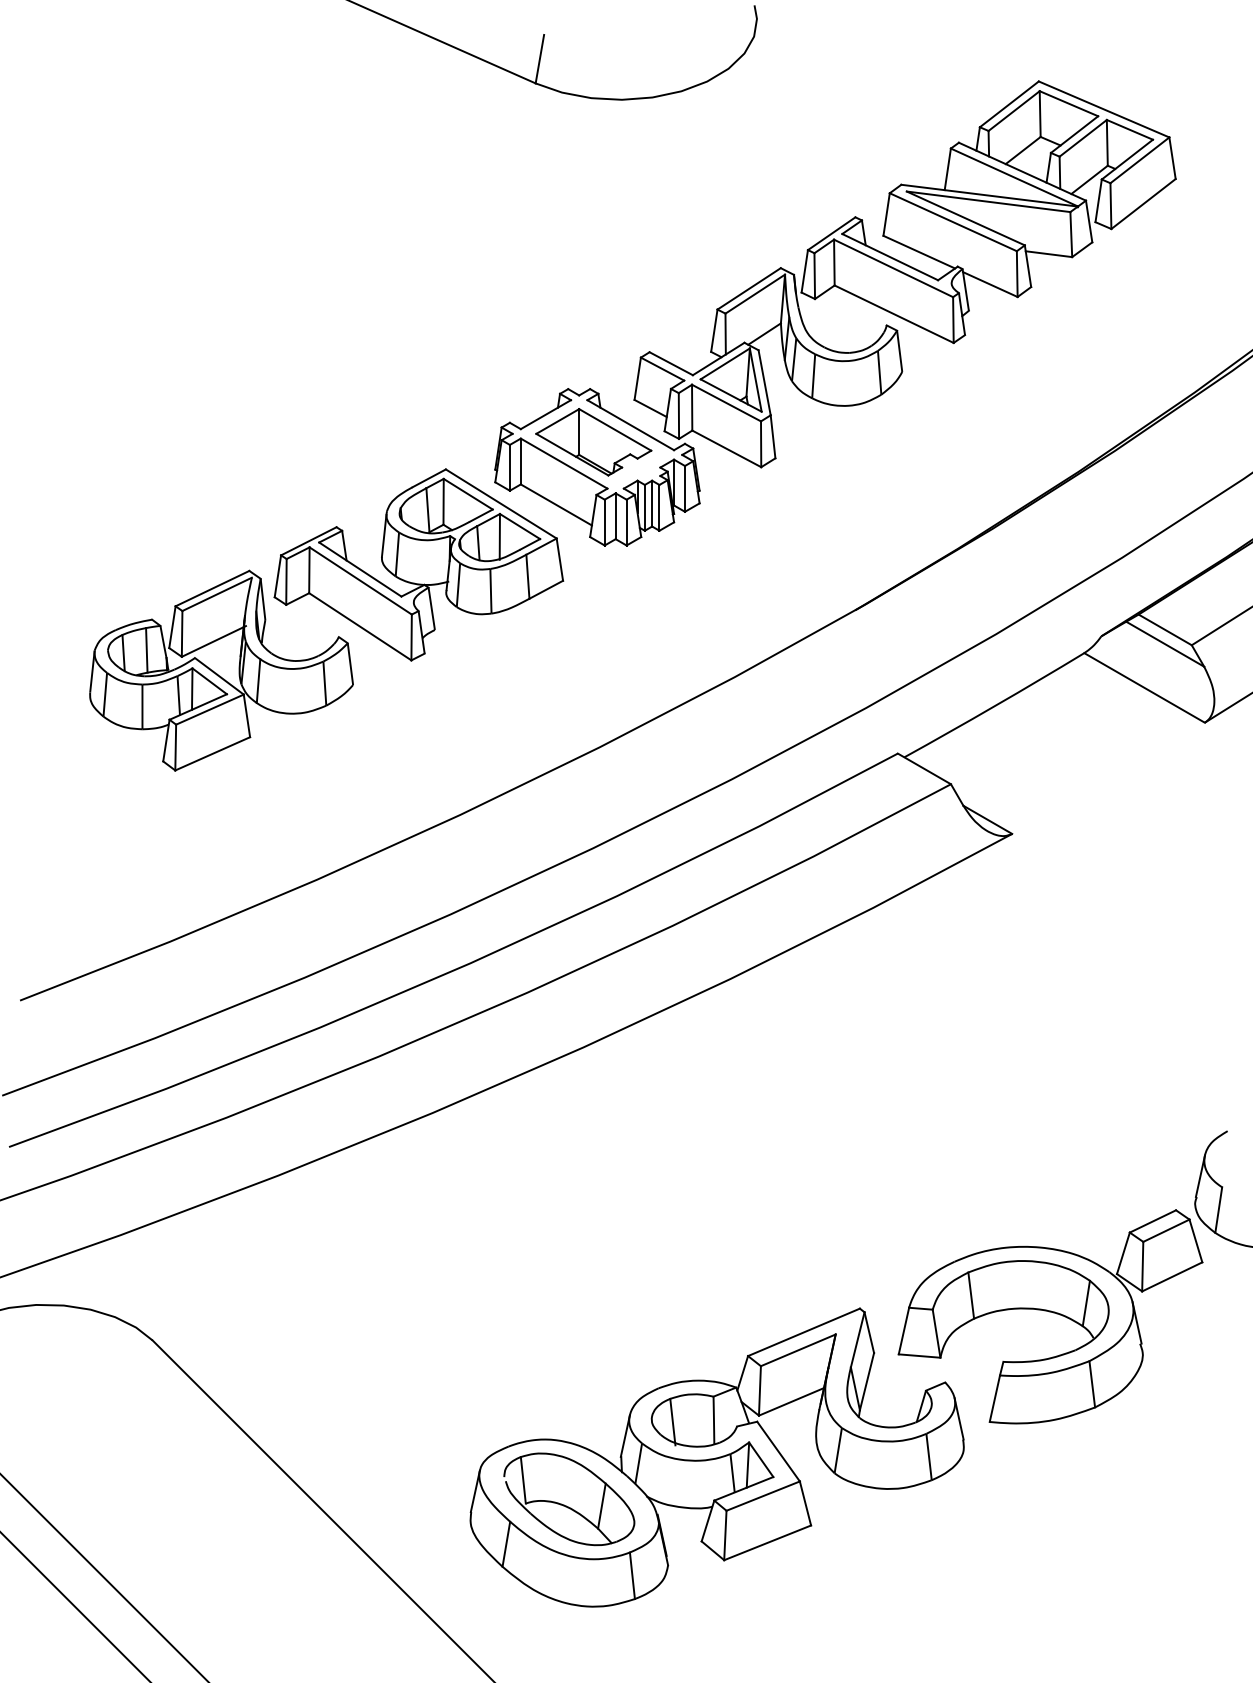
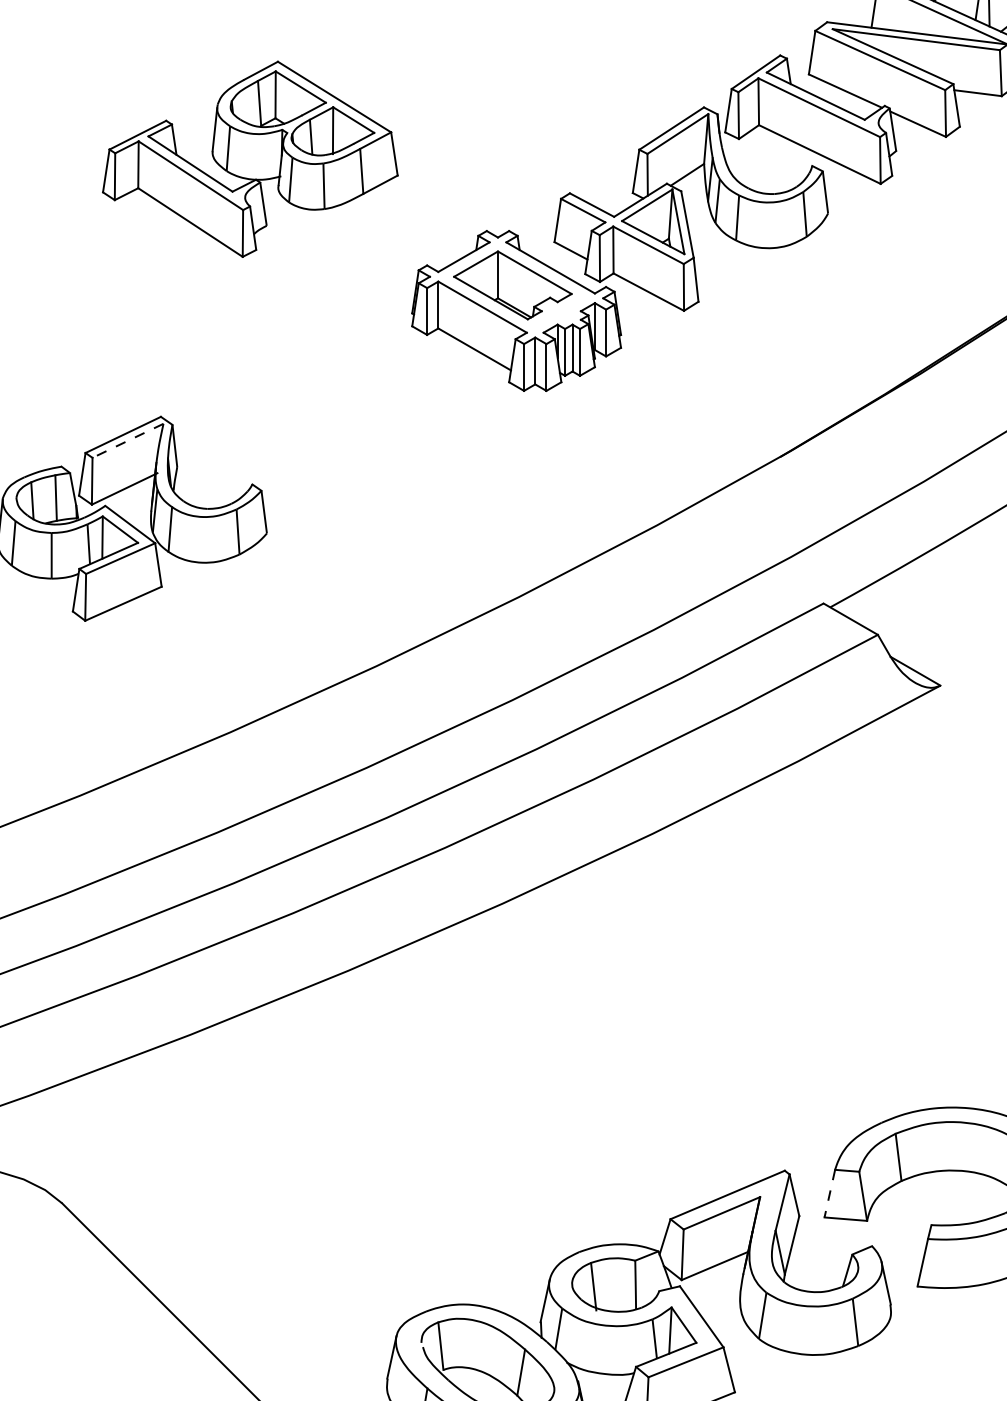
part: (418, 564) -> (249, 158), moved
line: (217, 594) -> (128, 440), solid -> dashed
line: (903, 1331) -> (829, 1194), solid -> dashed

